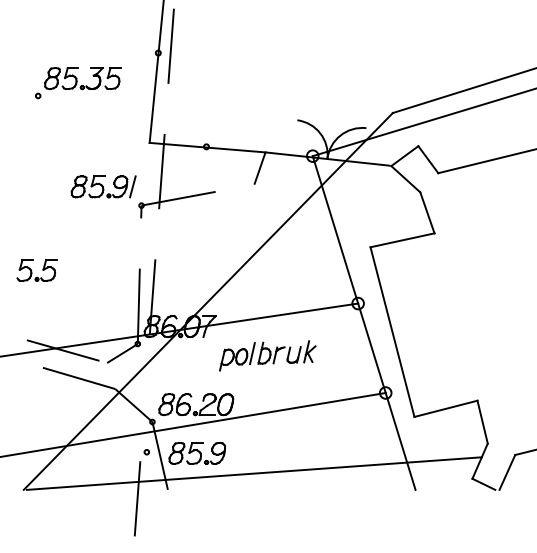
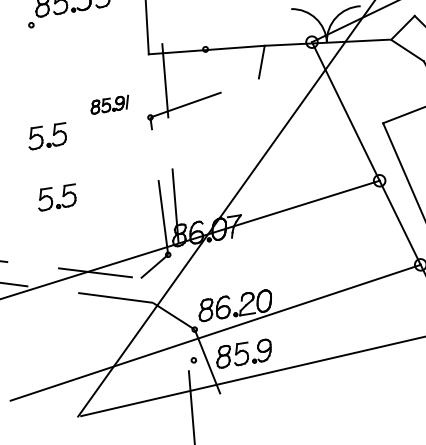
part: (103, 186) -> (109, 104), size x0.6
part: (36, 208) -> (47, 136), added
part: (267, 355) -> (298, 246), removed

